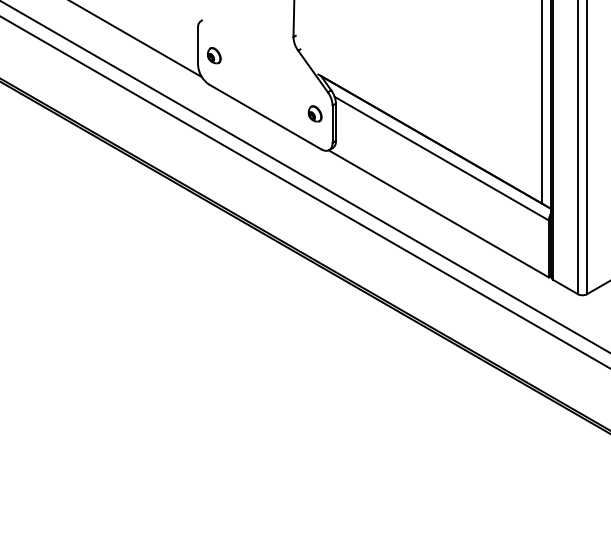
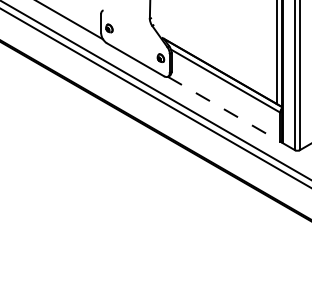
line: (439, 214) -> (224, 109), solid -> dashed

